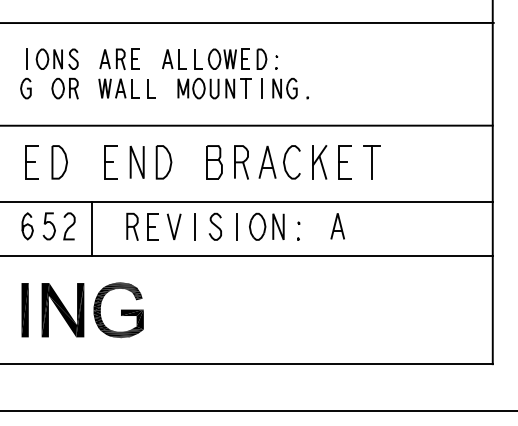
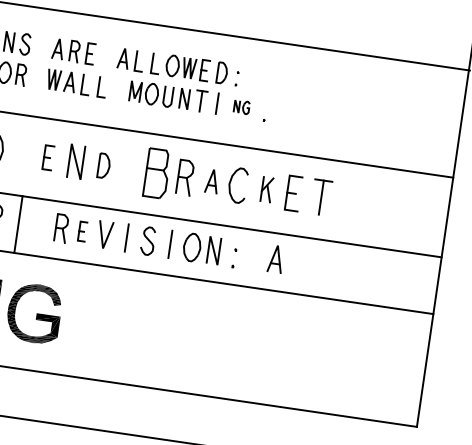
part: (284, 88) -> (241, 107), size x0.6
part: (267, 161) -> (212, 180), size x0.7
part: (110, 162) -> (48, 157), size x0.7
part: (163, 162) -> (103, 165), size x0.7
part: (214, 162) -> (156, 173), size x1.4
part: (319, 162) -> (266, 189), size x0.7
part: (152, 226) -> (82, 231), size x0.7

